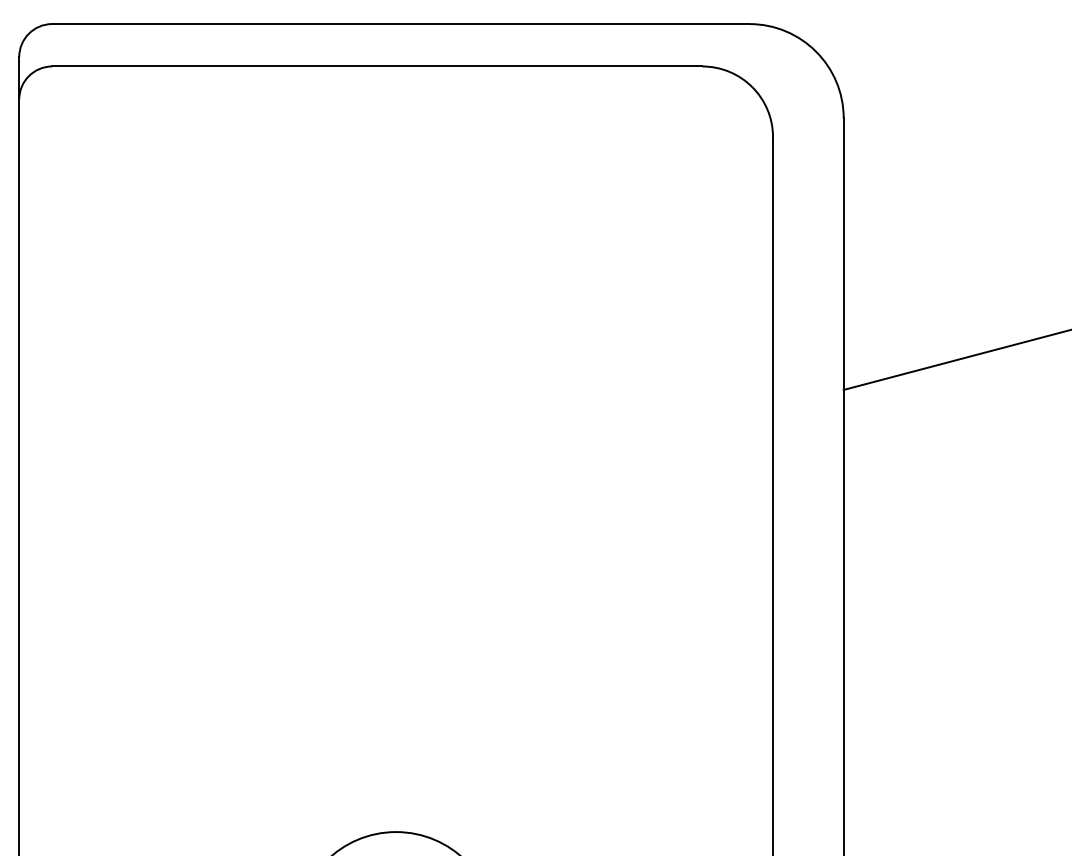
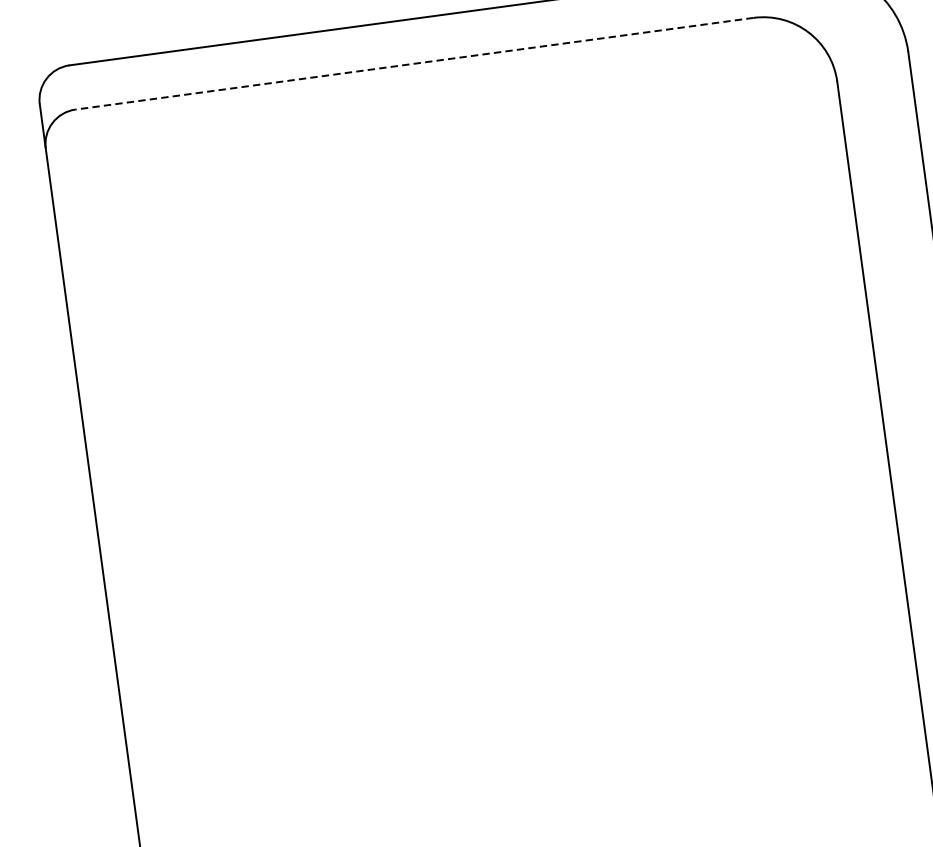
line: (376, 66) -> (413, 63), solid -> dashed

